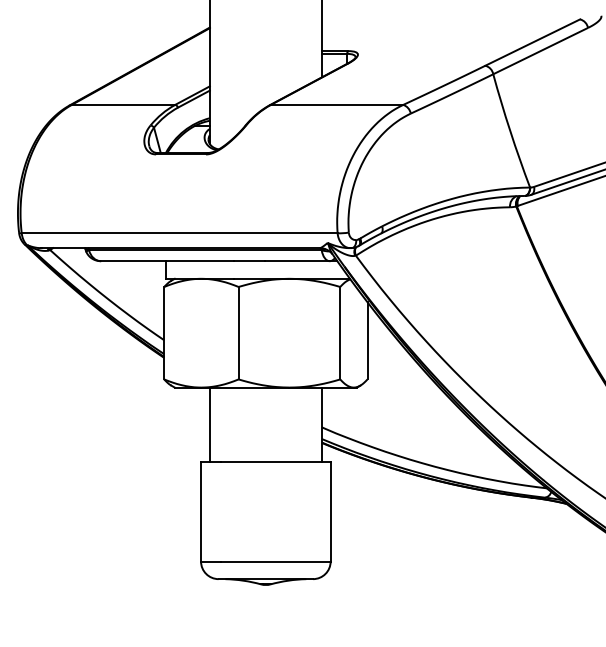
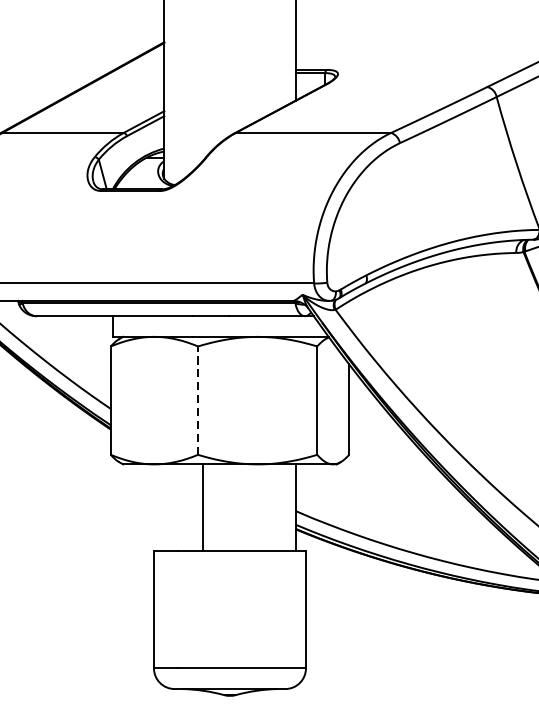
line: (238, 332) -> (197, 399), solid -> dashed
line: (209, 424) -> (202, 507), moved

